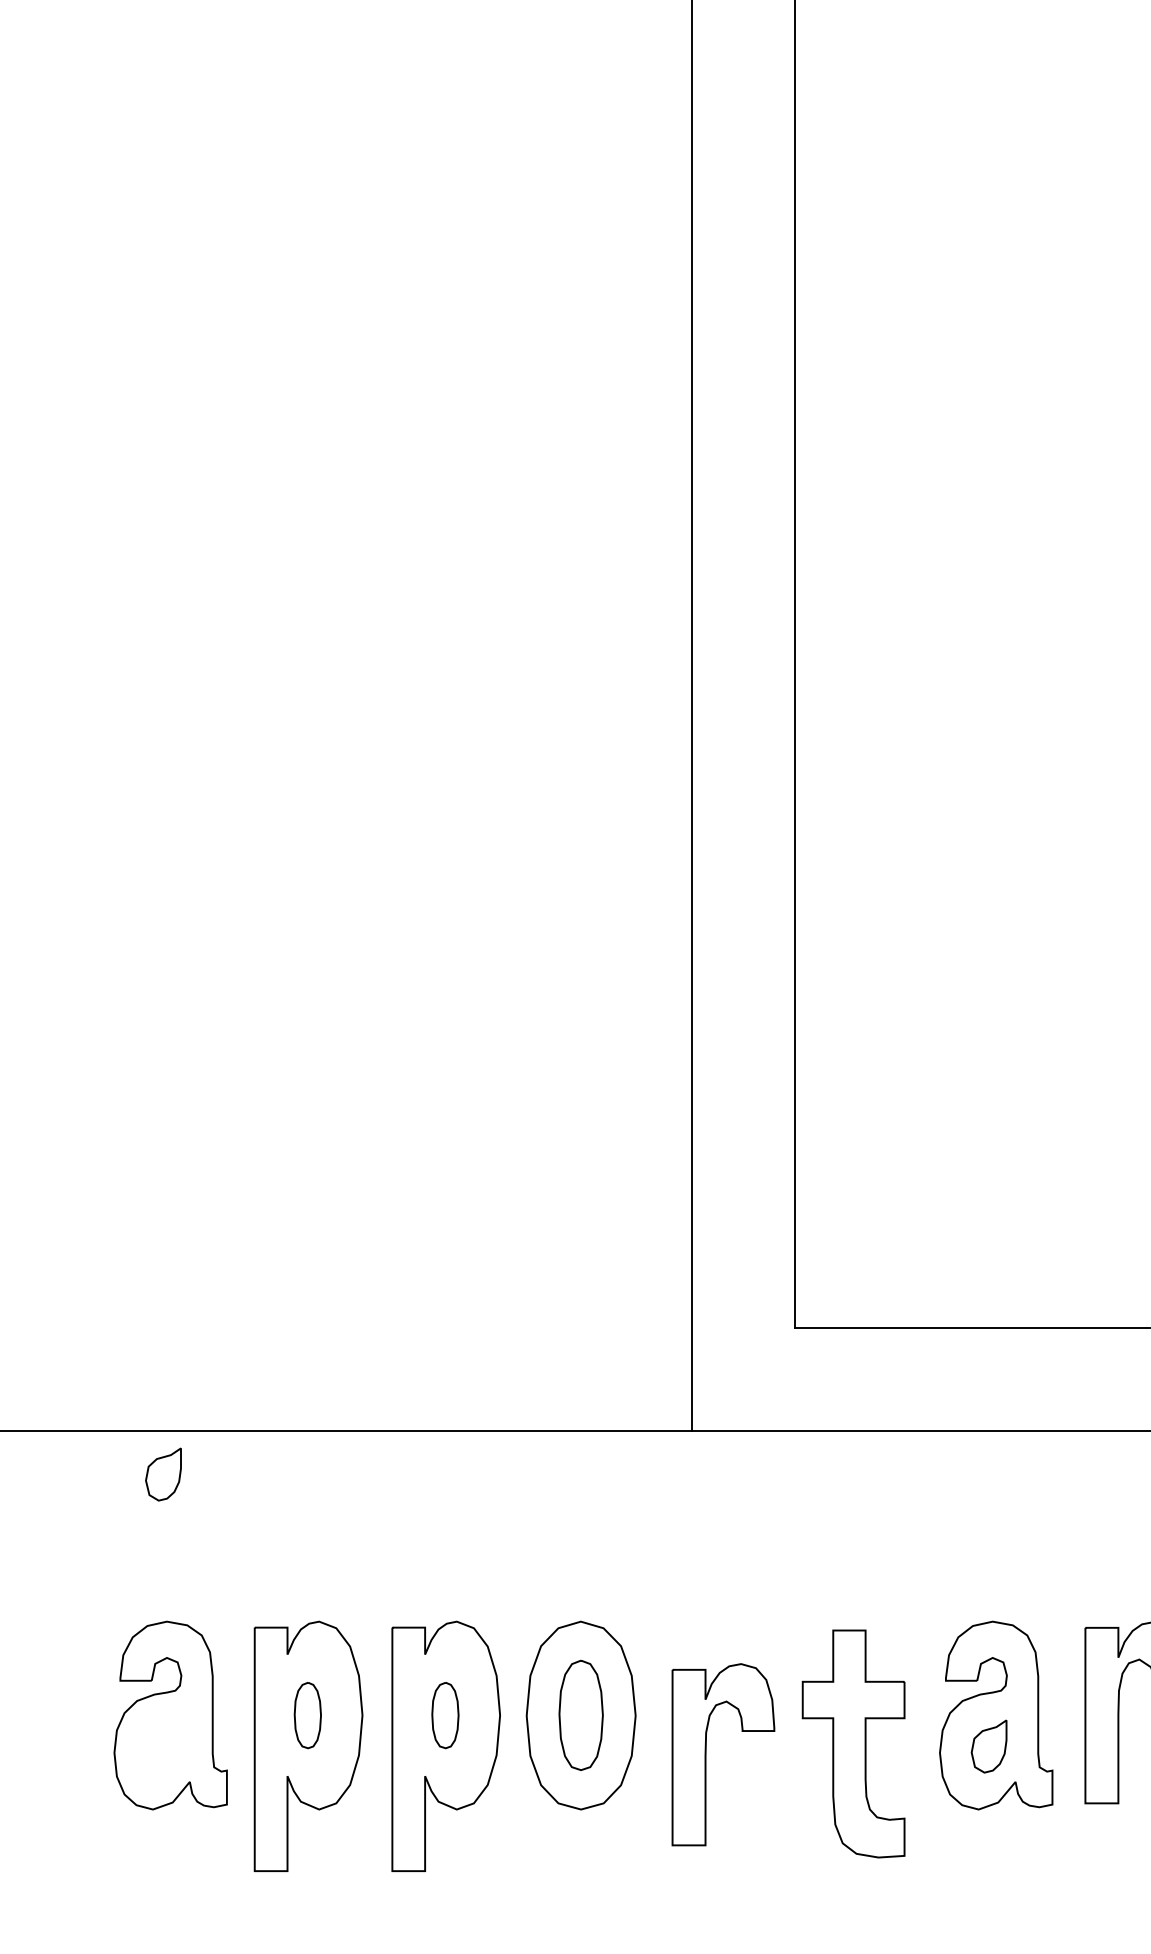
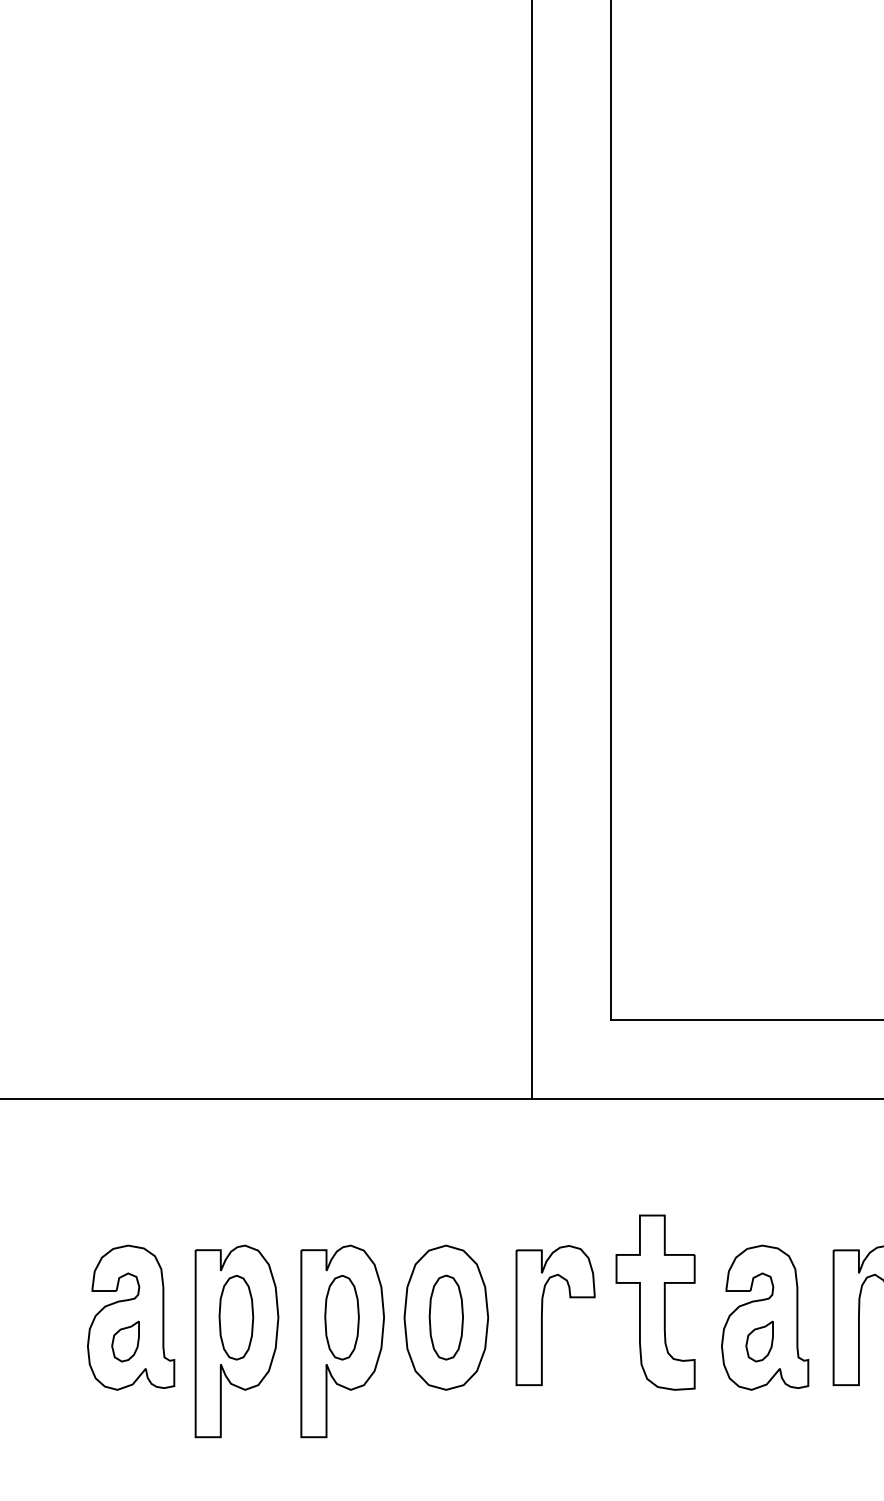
part: (163, 1474) -> (125, 1341), moved
part: (307, 1715) -> (236, 1317), size x1.67
part: (445, 1715) -> (342, 1317), size x1.67
part: (853, 1743) -> (655, 1302), moved
part: (706, 1754) -> (542, 1315), moved

